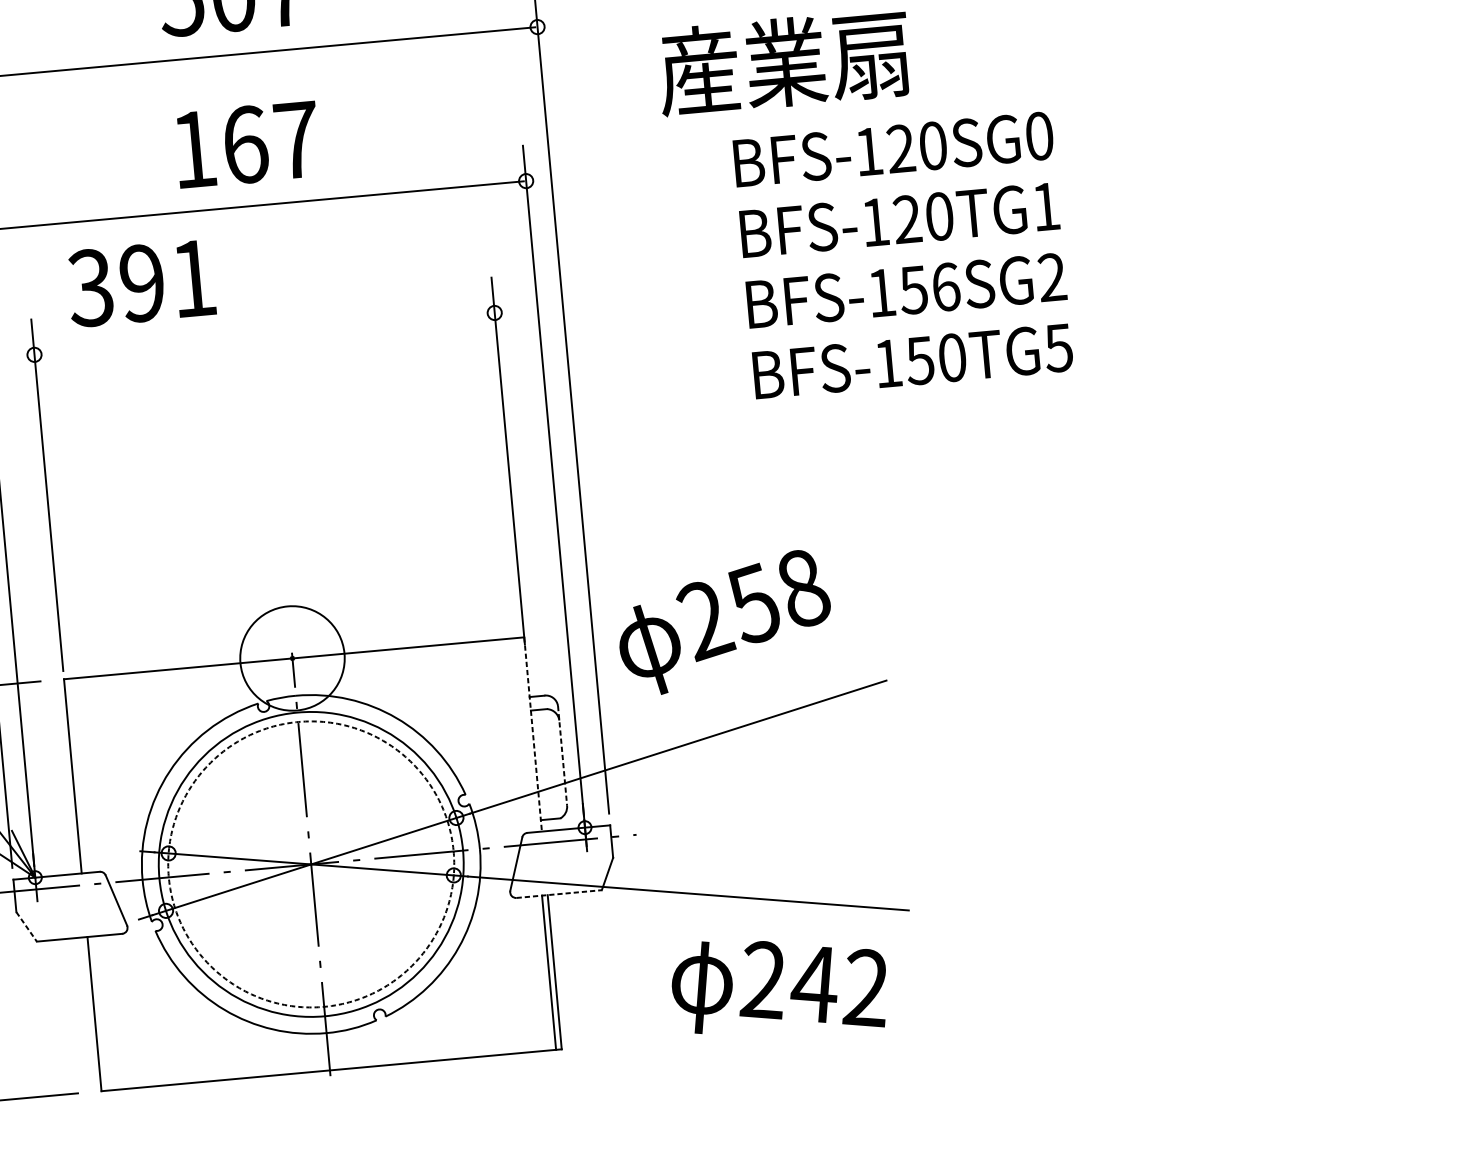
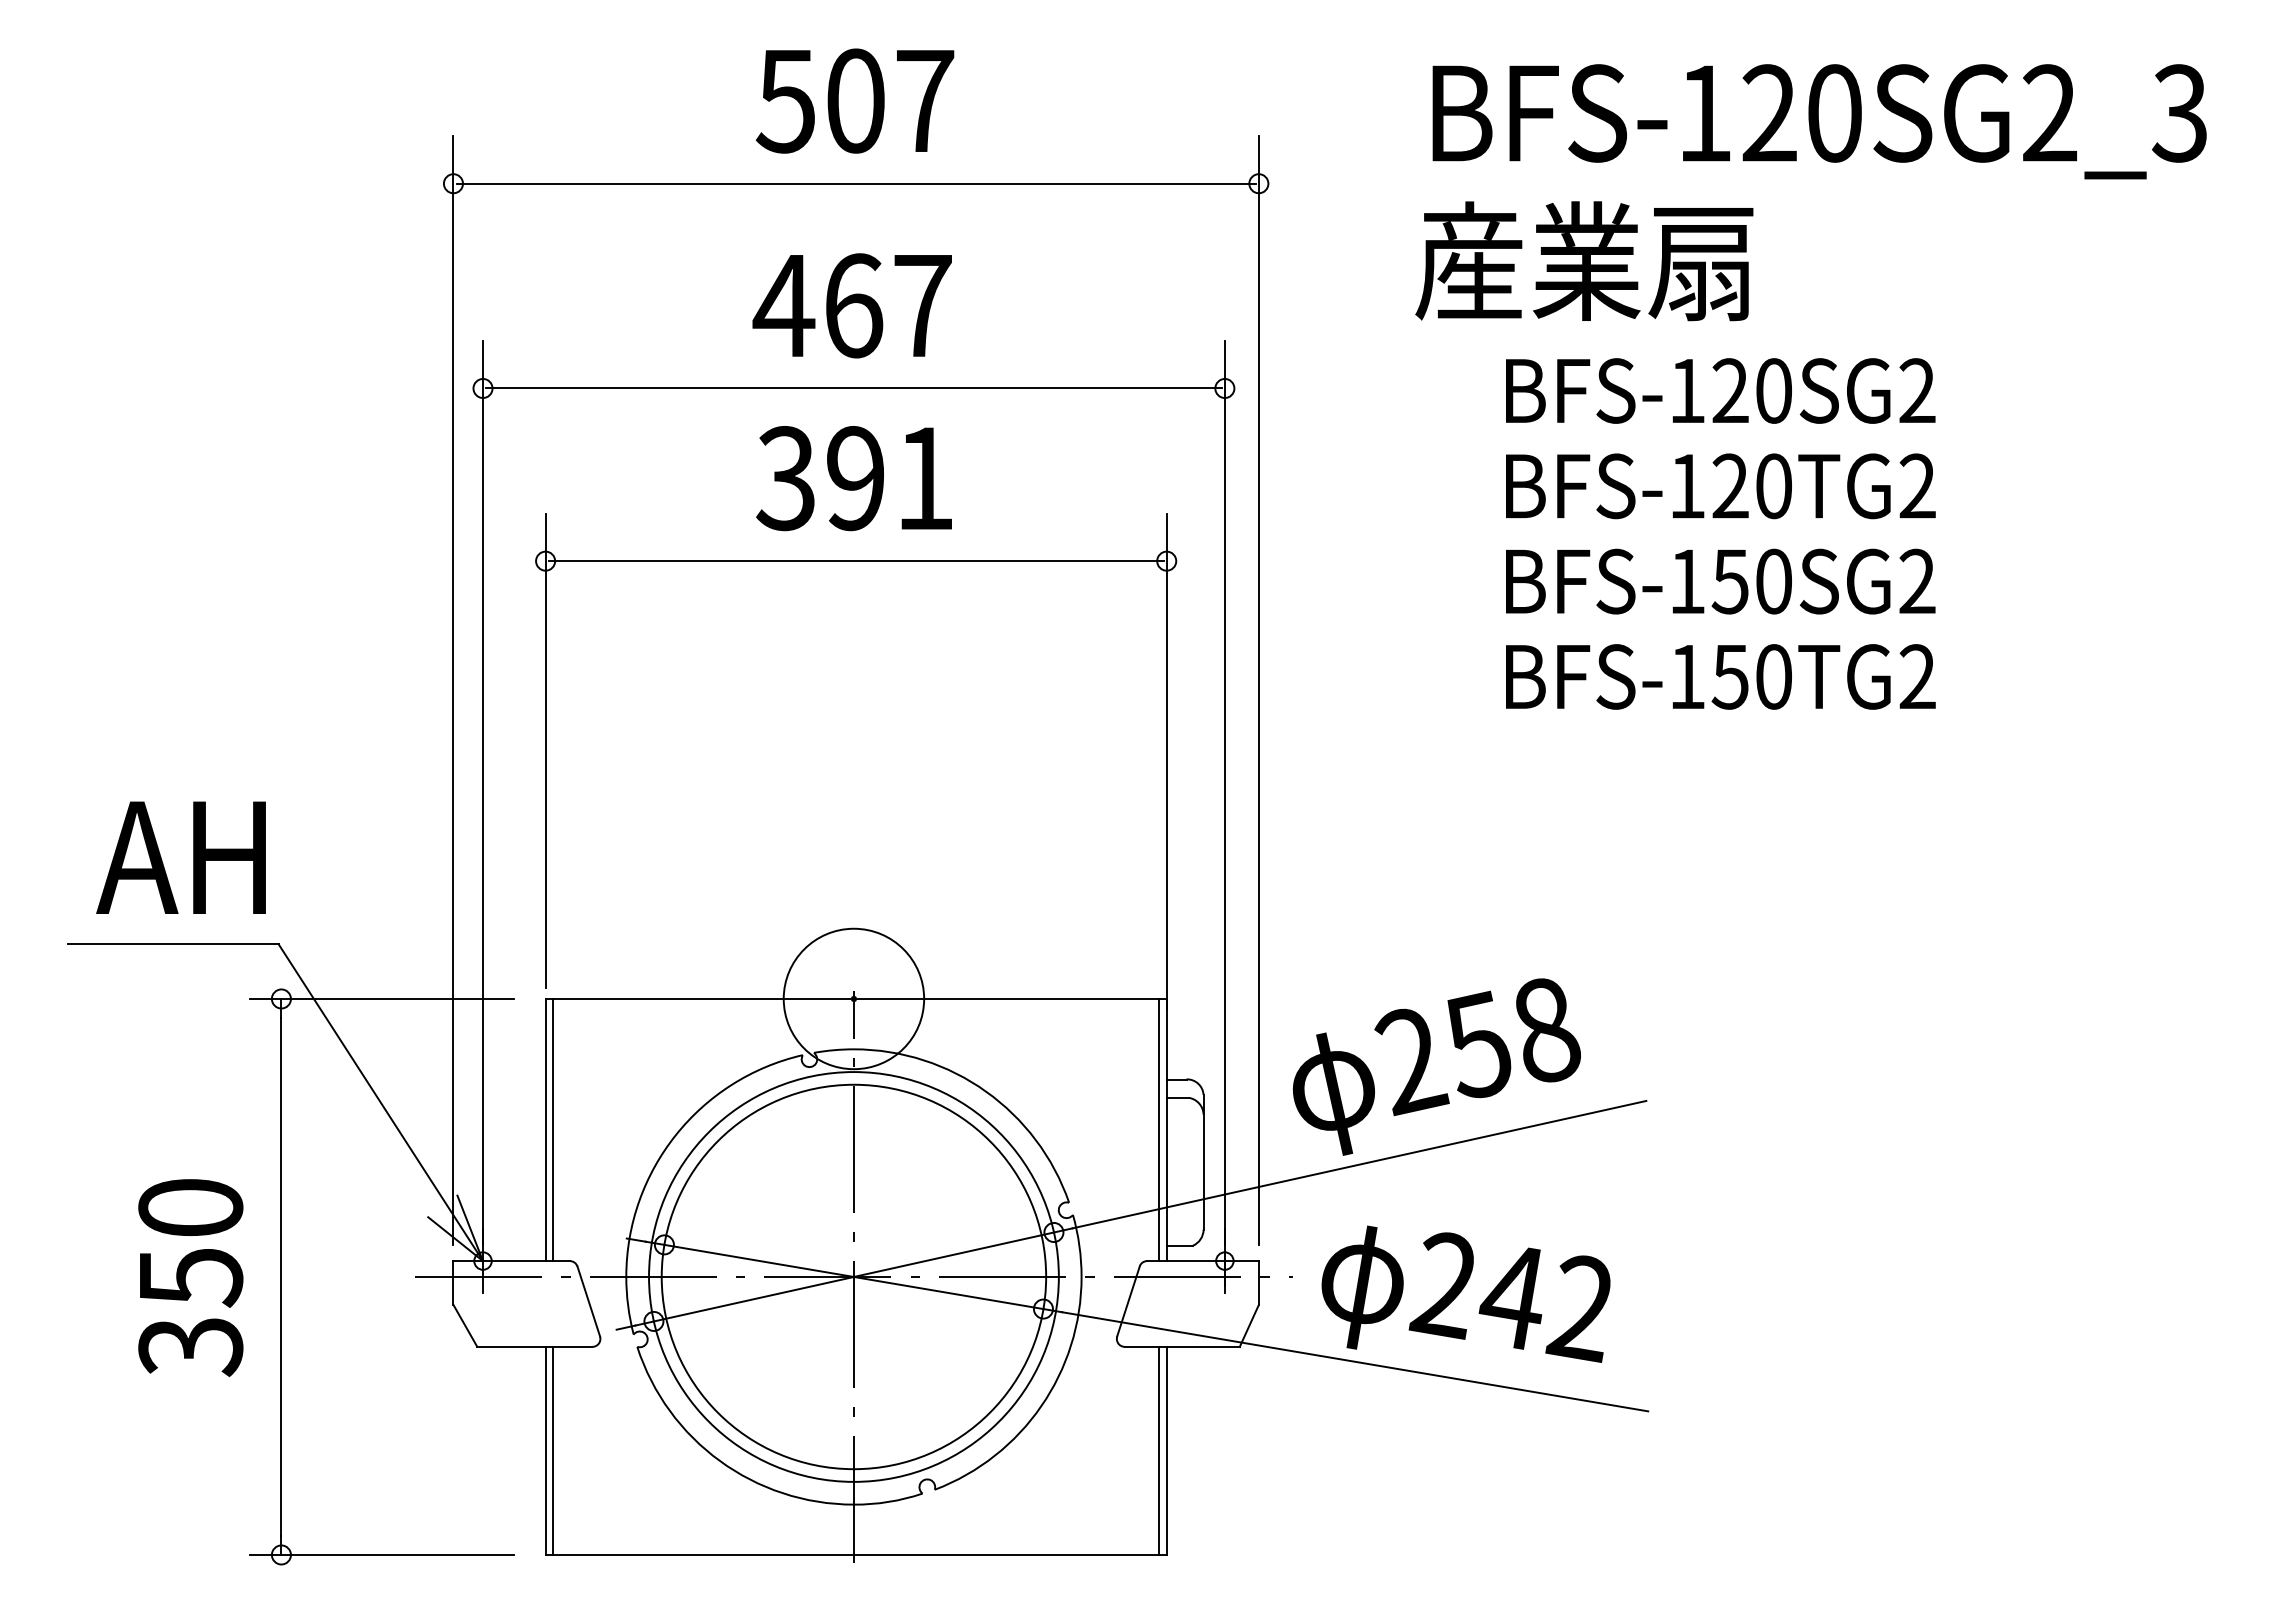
text: (1039, 135) -> (1917, 390), BFS-120SG0 -> BFS-120SG2
text: (193, 149) -> (783, 305), 167 -> 467
text: (1045, 206) -> (1917, 485), BFS-120TG1 -> BFS-120TG2
text: (140, 283) -> (853, 478), moved
text: (946, 287) -> (1774, 581), BFS-156SG2 -> BFS-150SG2
line: (264, 334) -> (855, 561), added
text: (1058, 347) -> (1916, 676), BFS-150TG5 -> BFS-150TG2
text: (724, 622) -> (1436, 1066), moved
line: (527, 734) -> (1159, 1129), added
line: (532, 734) -> (1166, 1130), dashed -> solid
line: (562, 756) -> (1203, 1162), dashed -> solid
line: (78, 775) -> (553, 1129), added
circle: (310, 864) -> (853, 1276), dashed -> solid
line: (559, 893) -> (1182, 1346), dashed -> solid
line: (26, 927) -> (465, 1326), dashed -> solid
text: (779, 985) -> (1465, 1293), moved
line: (100, 1013) -> (553, 1450), added

